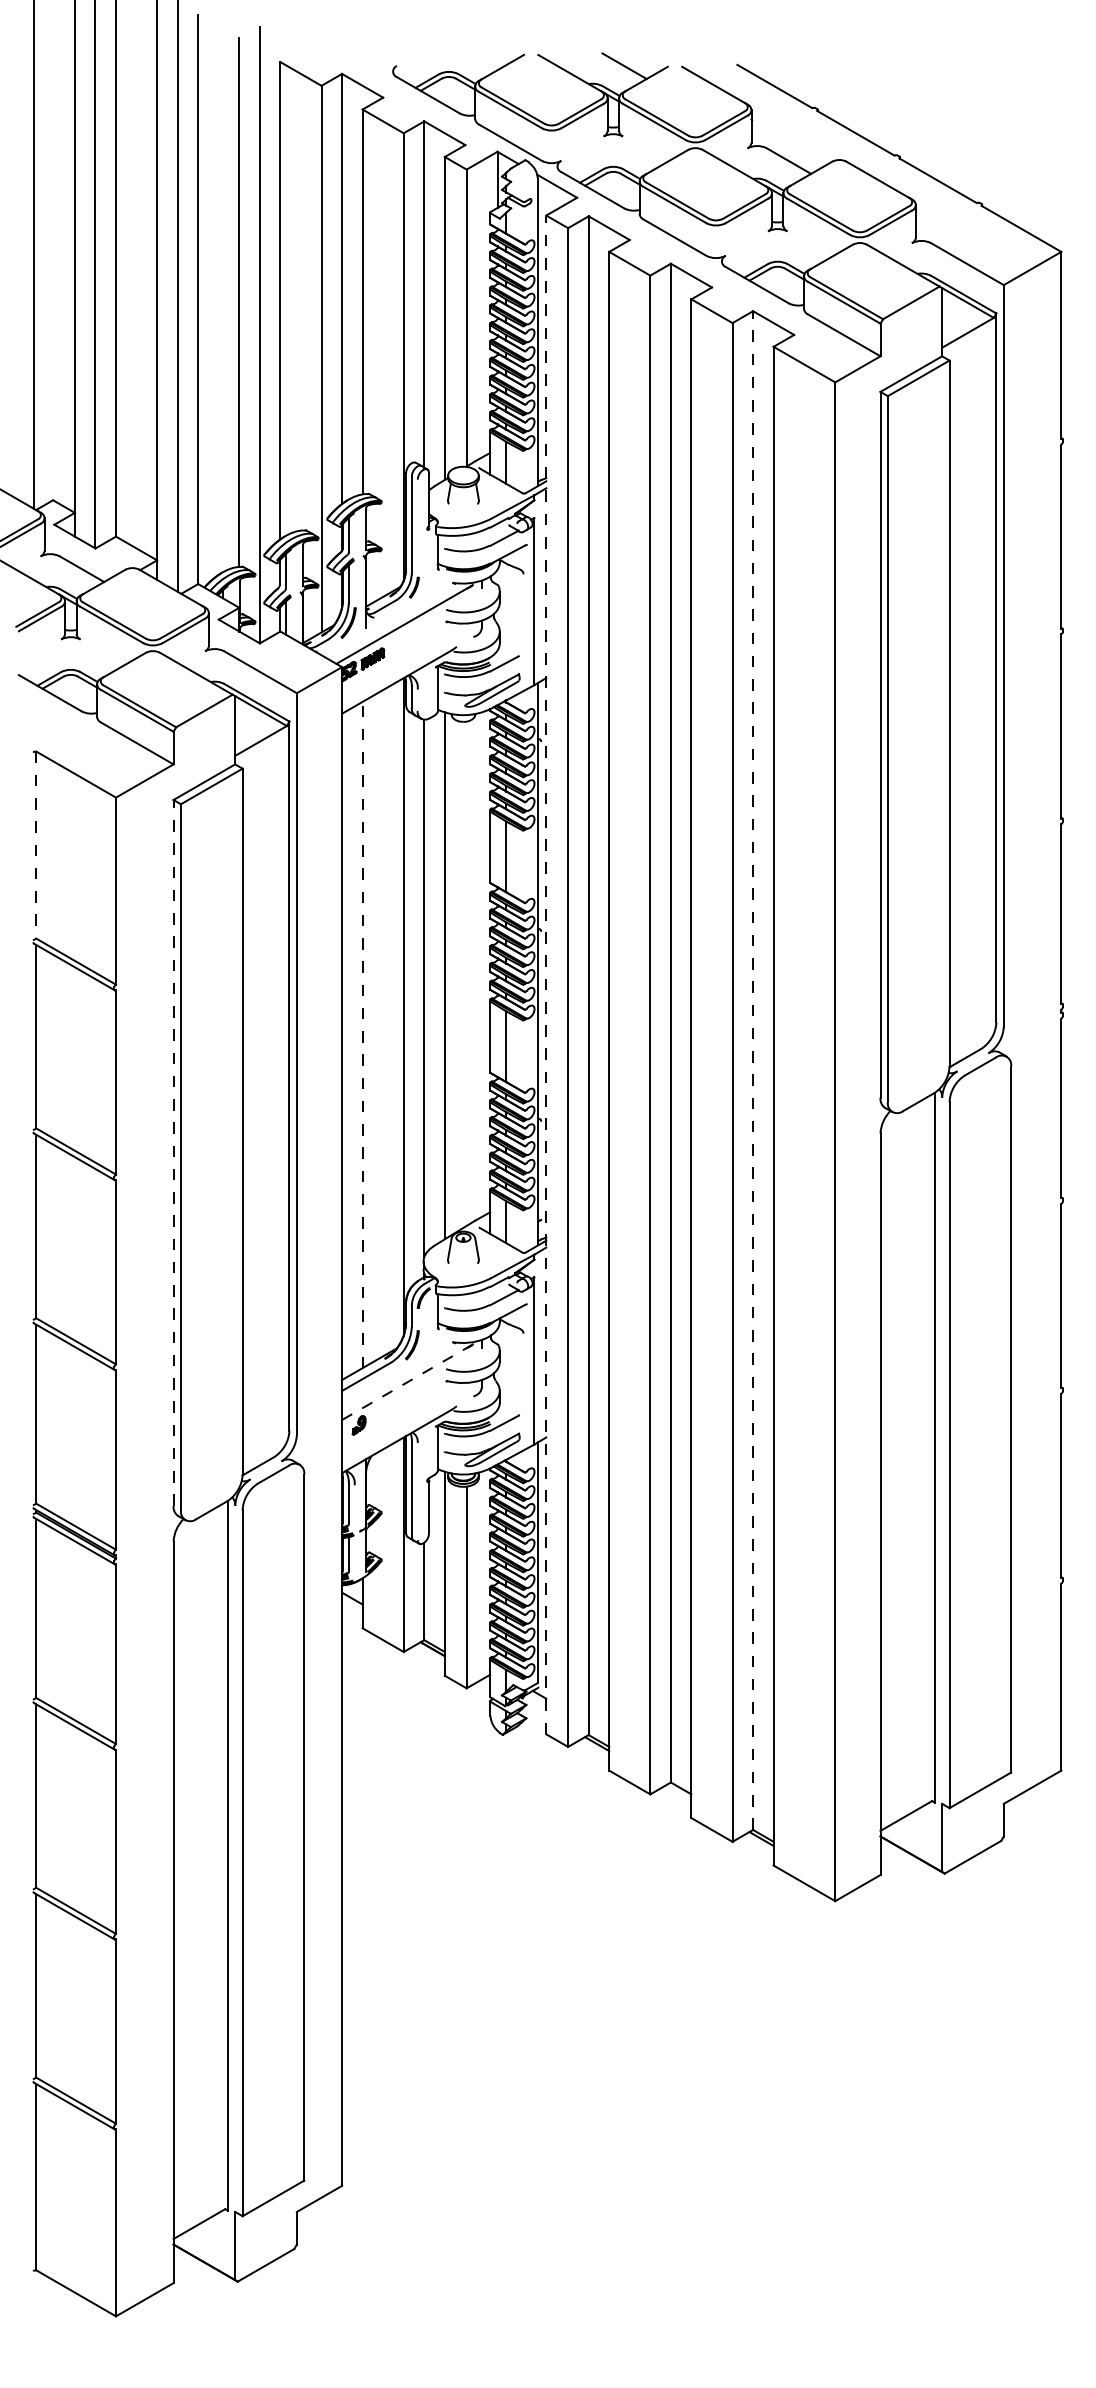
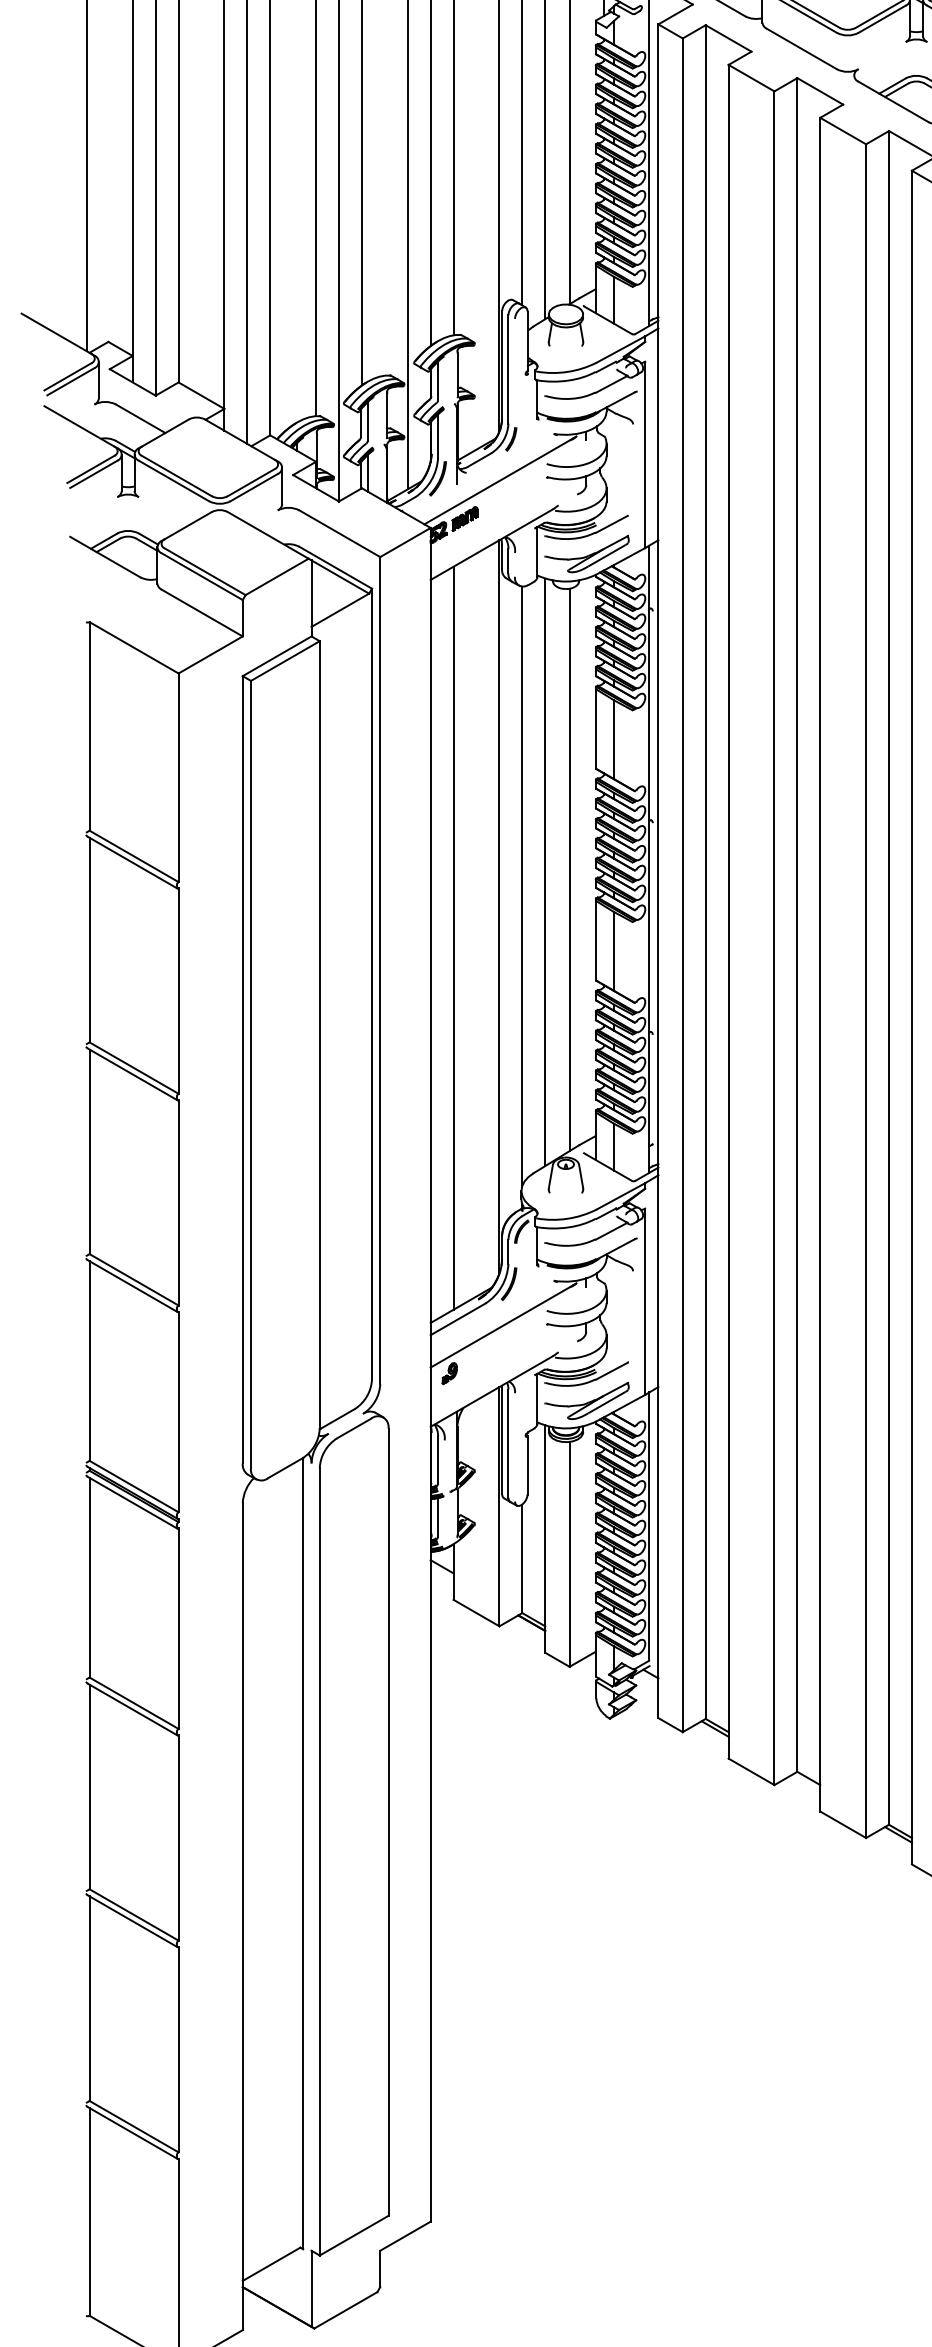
line: (36, 845) -> (89, 726), dashed -> solid
line: (466, 973) -> (569, 869), added
line: (546, 974) -> (658, 870), dashed -> solid
line: (362, 1034) -> (453, 937), dashed -> solid
line: (753, 1070) -> (889, 977), dashed -> solid
line: (173, 1152) -> (242, 1069), dashed -> solid
line: (406, 1383) -> (502, 1326), dashed -> solid

